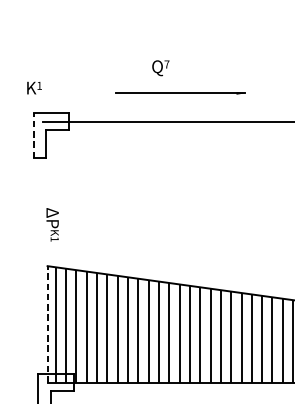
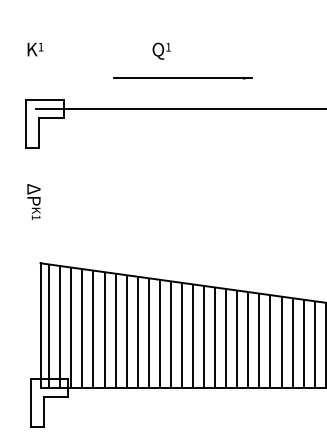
text: (167, 64) -> (168, 47), 7 -> 1
text: (34, 88) -> (35, 49), moved
line: (33, 135) -> (25, 123), dashed -> solid
text: (52, 224) -> (33, 201), moved
line: (47, 324) -> (40, 325), dashed -> solid

